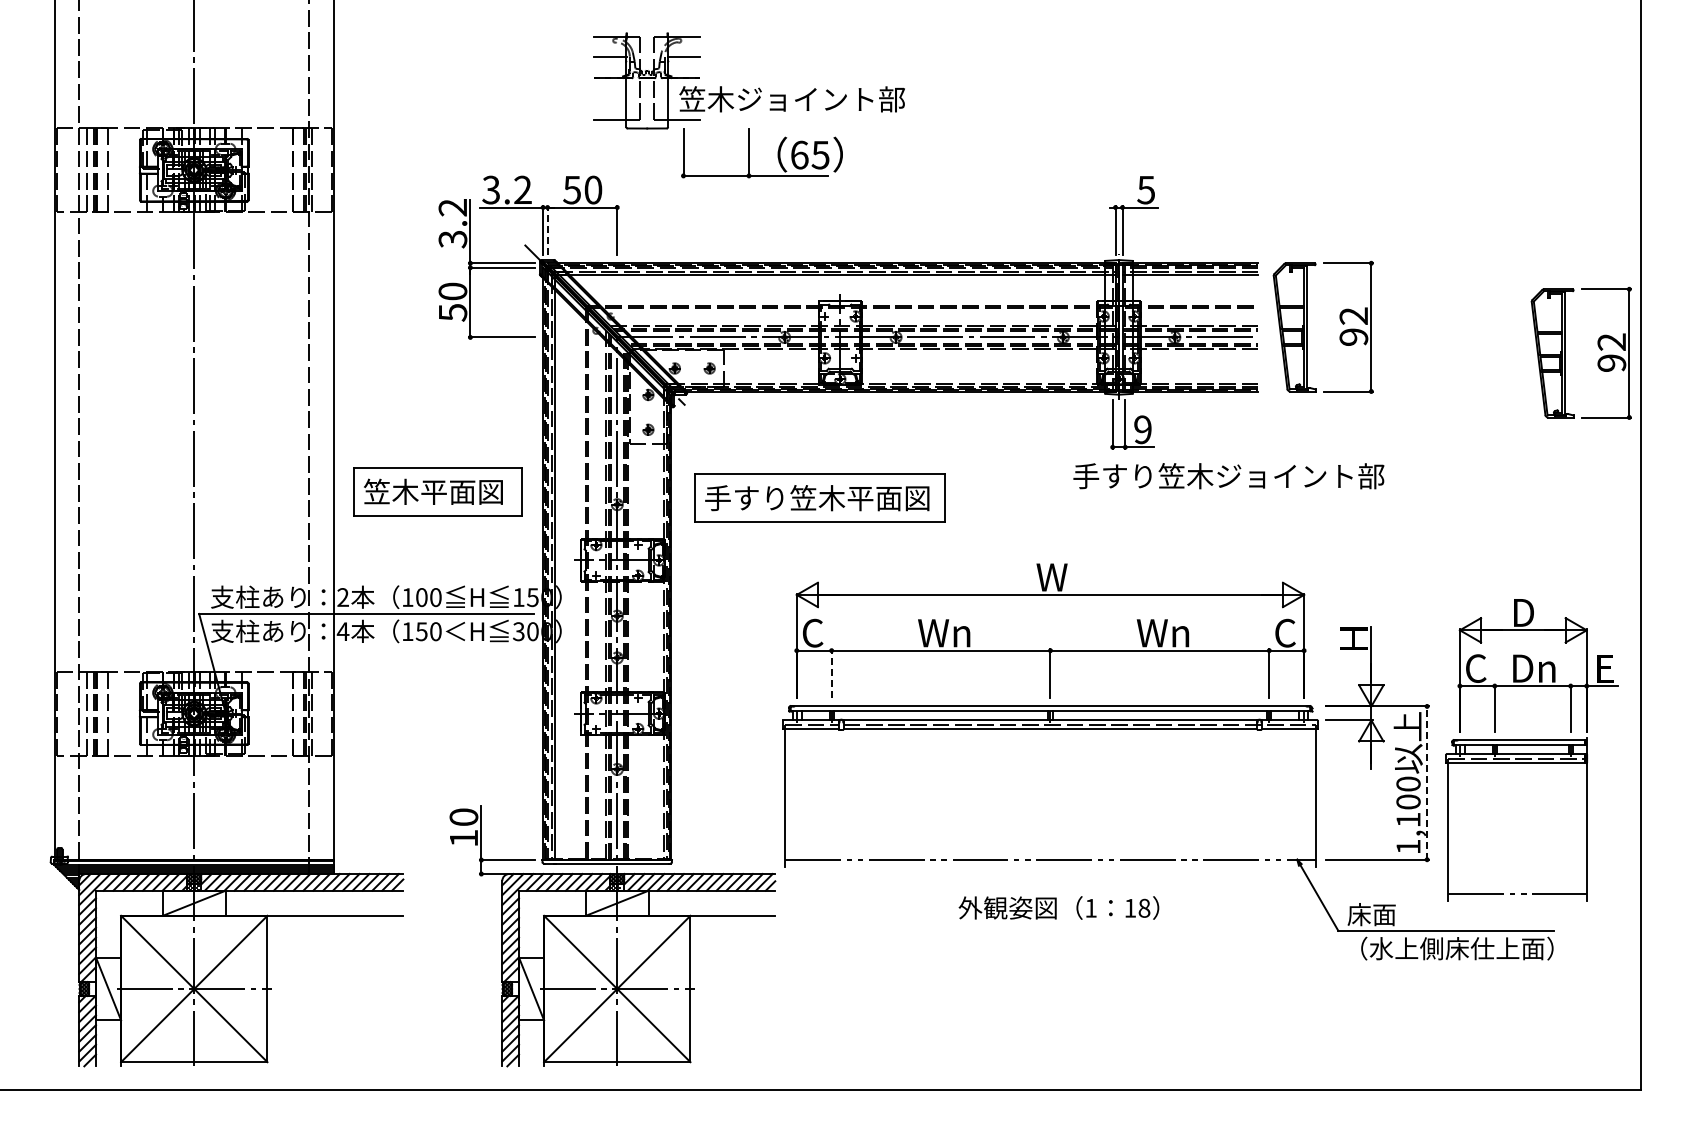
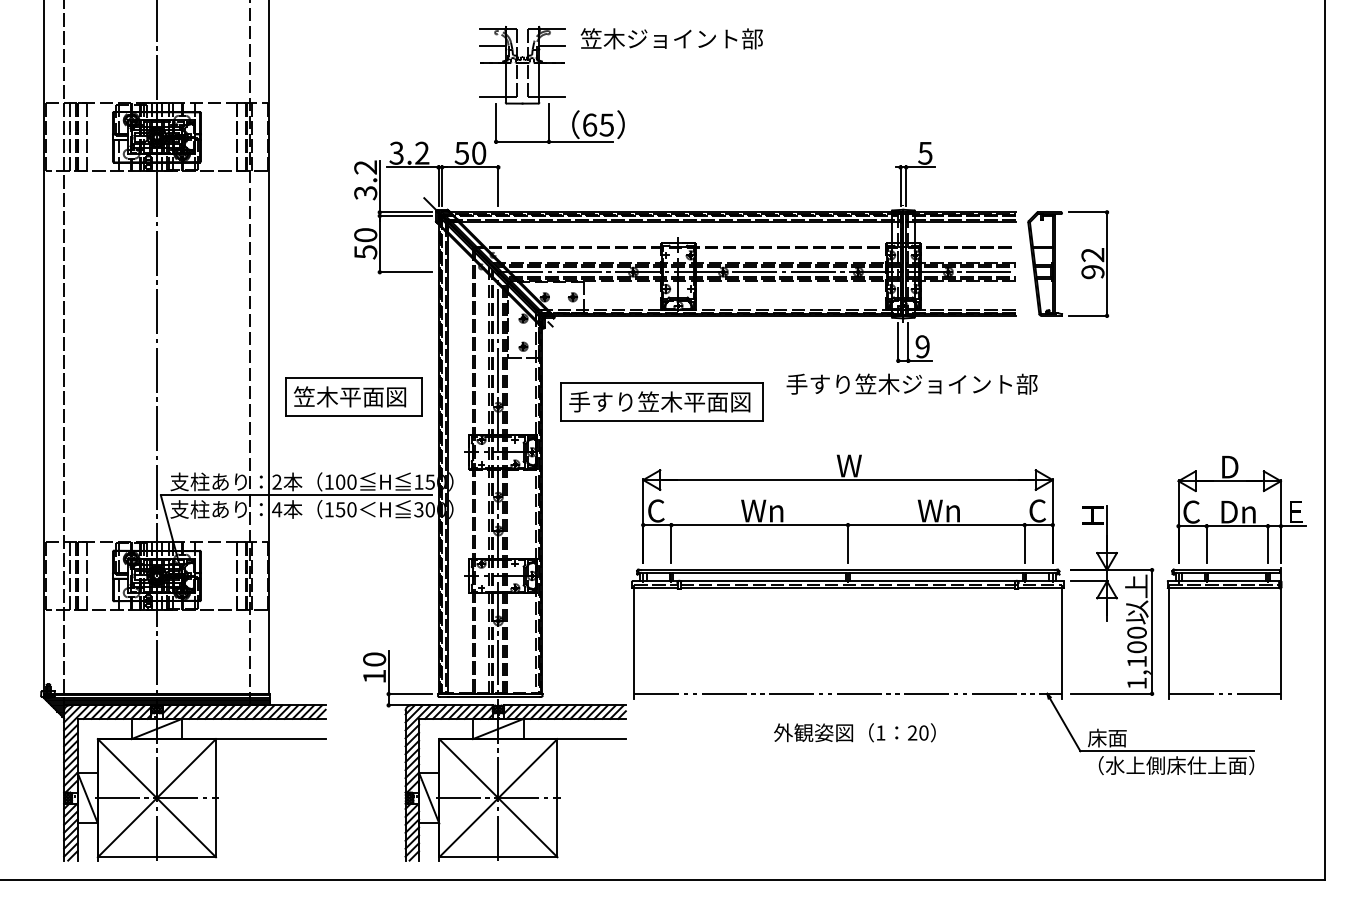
text: (791, 99) -> (671, 39), moved
part: (749, 153) -> (549, 123), moved
line: (547, 230) -> (442, 185), dashed -> solid
part: (1565, 352) -> (1263, 284), removed
text: (1228, 476) -> (911, 384), moved
line: (831, 673) -> (671, 543), dashed -> solid
part: (1531, 750) -> (1236, 578), moved
line: (1427, 783) -> (1152, 632), dashed -> solid
text: (1137, 907) -> (918, 732), 18 -> 20

